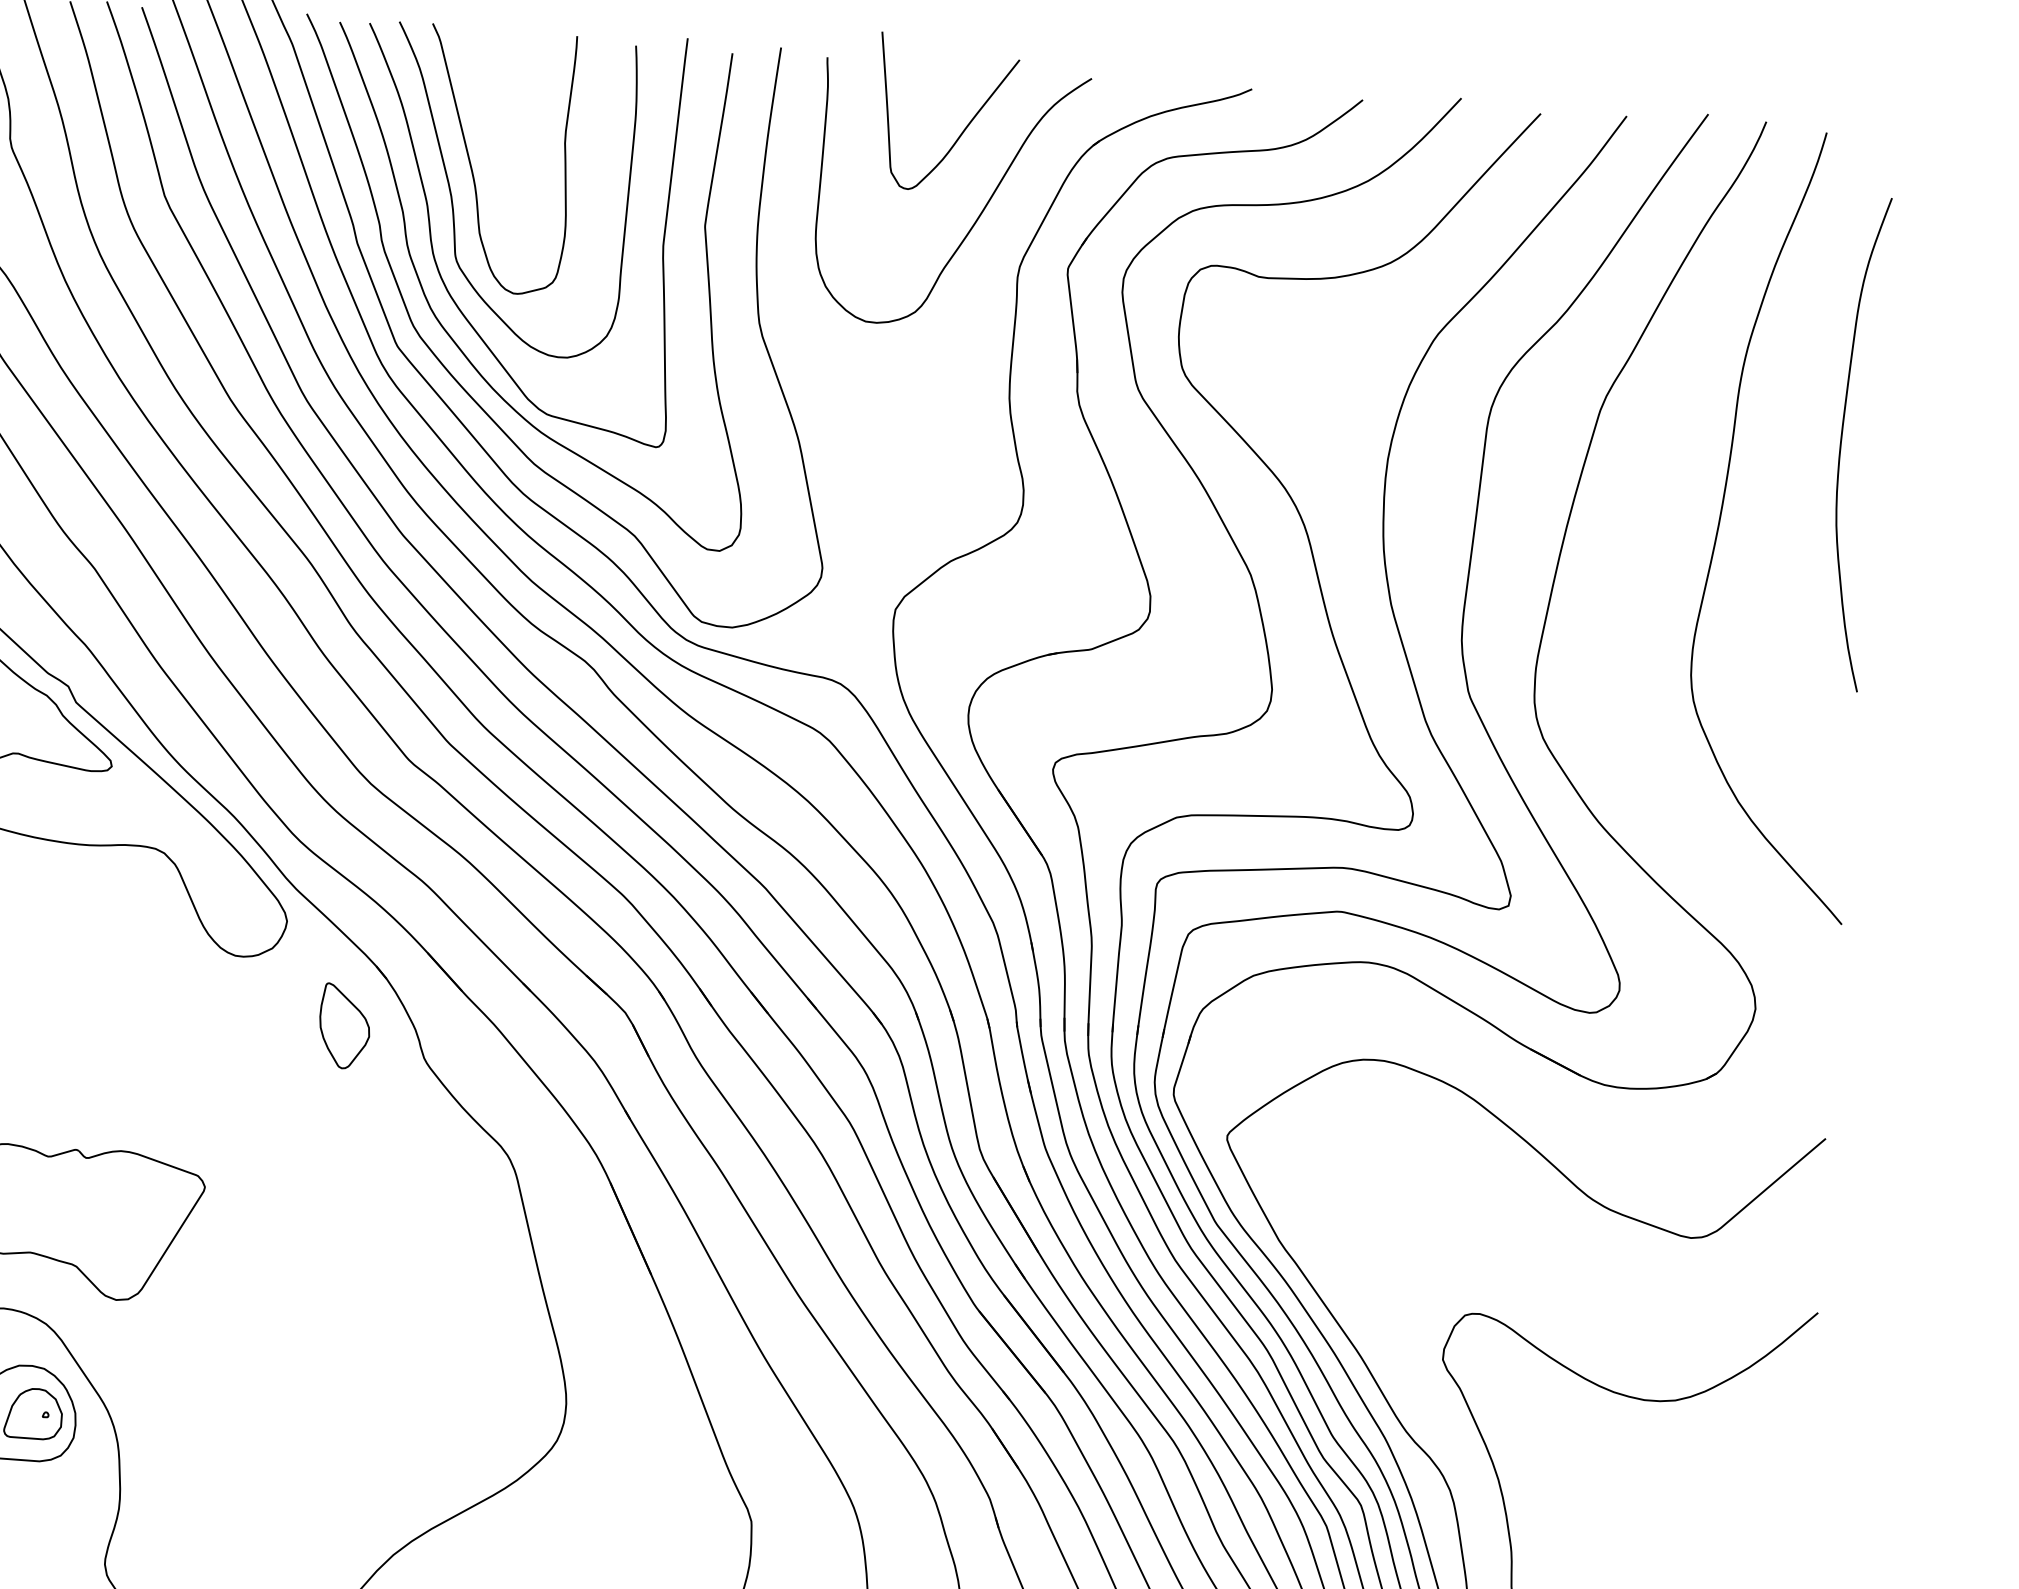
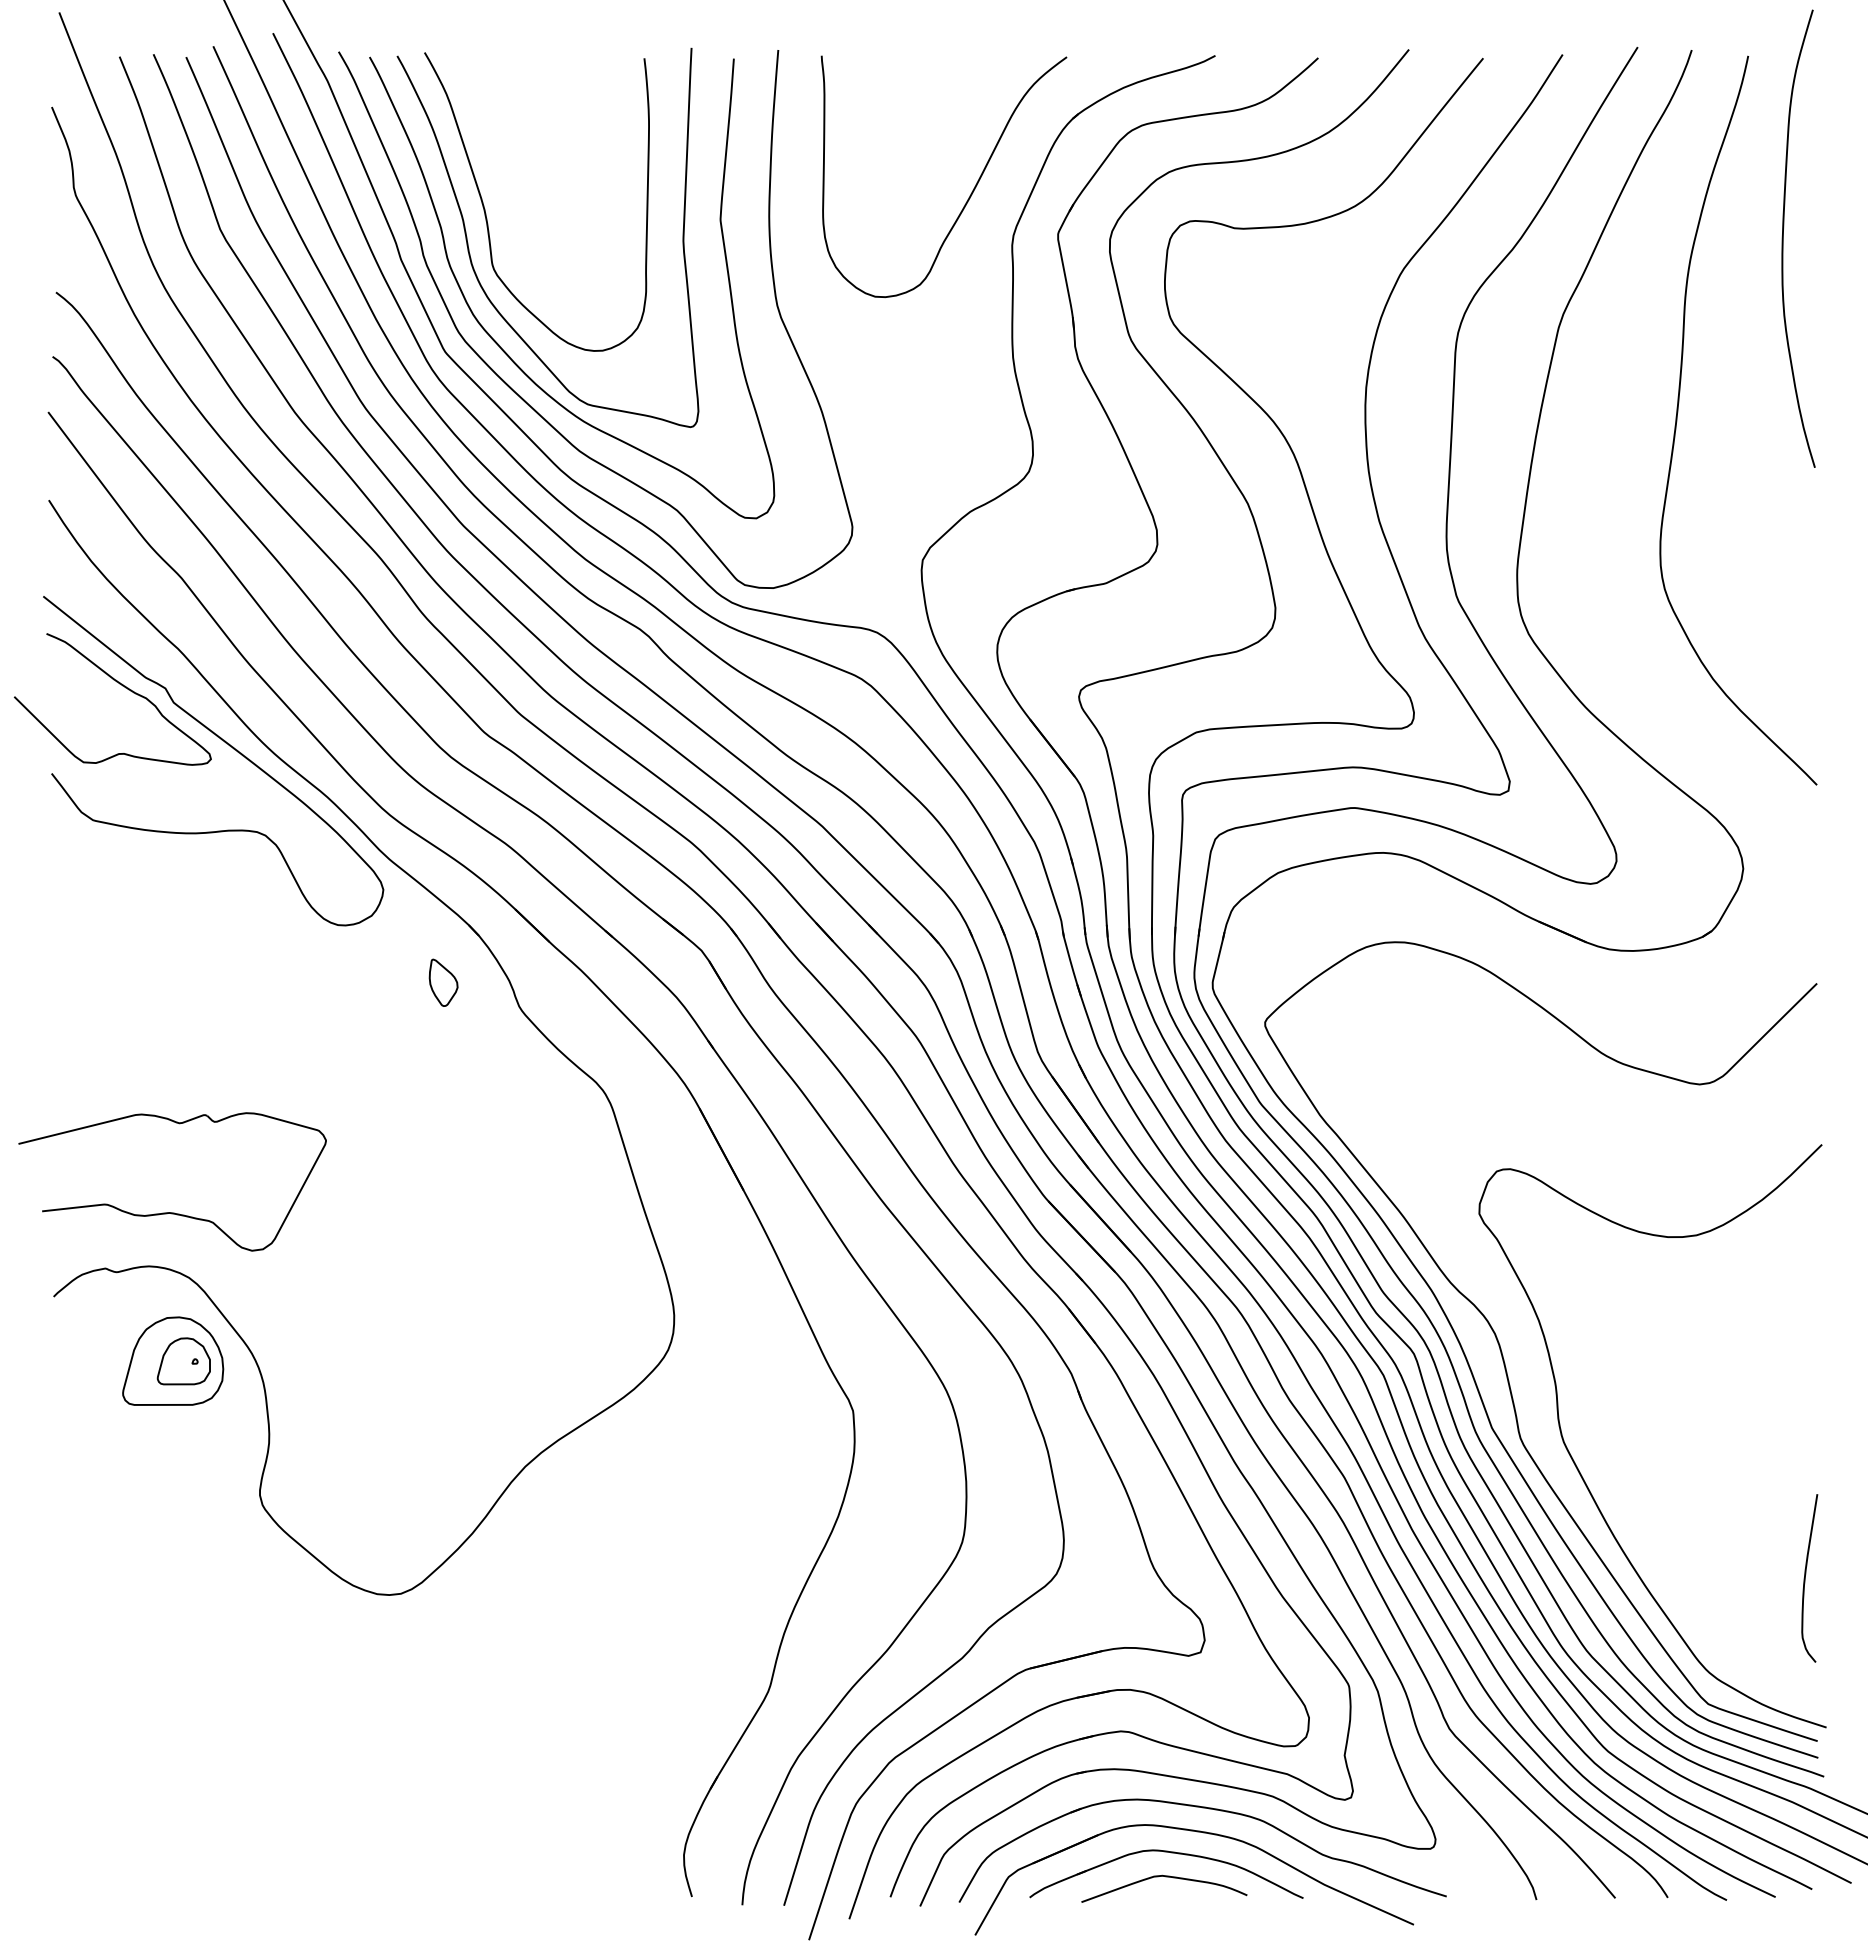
curve: (965, 127) -> (953, 110), removed
curve: (472, 165) -> (501, 180), removed
curve: (1841, 442) -> (1783, 238), moved
part: (344, 1026) -> (443, 982), size x0.6

